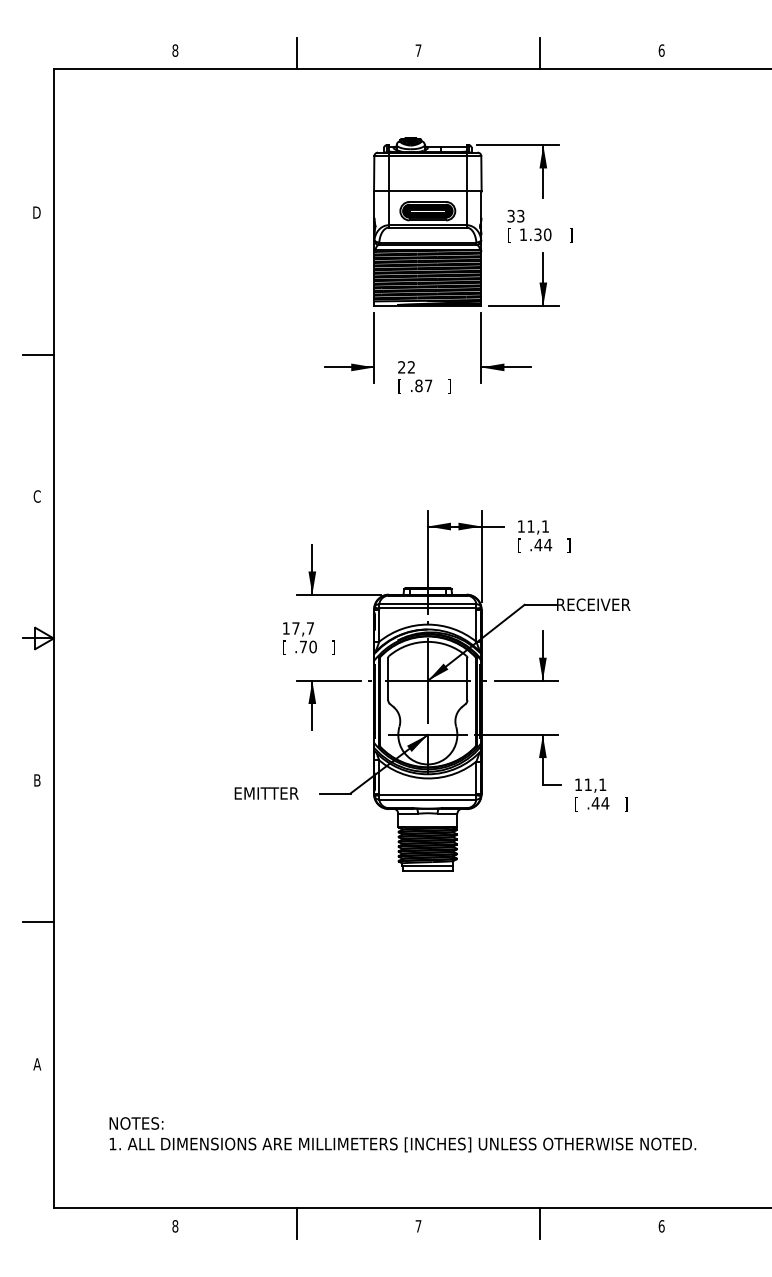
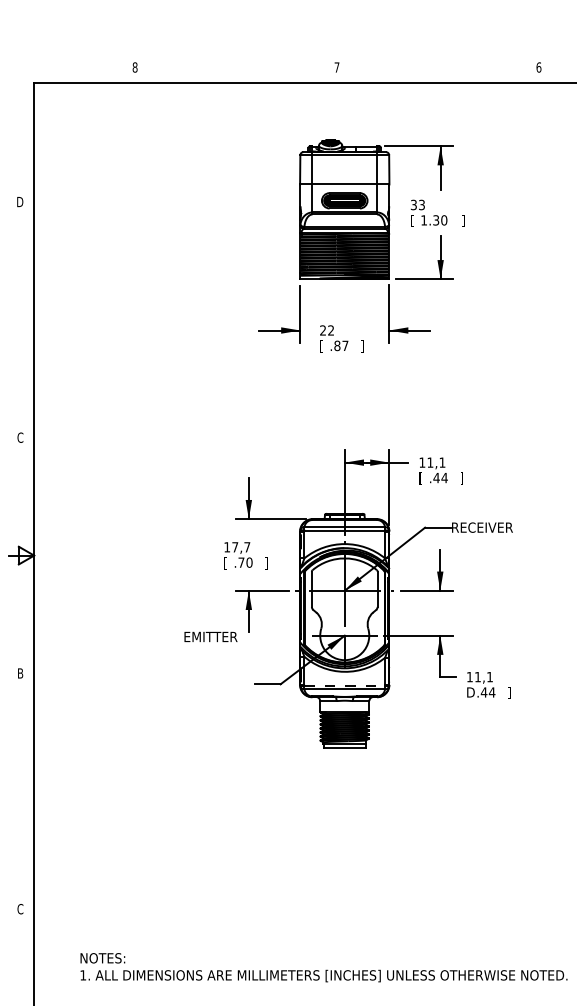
line: (296, 53) -> (235, 69), removed
line: (540, 53) -> (438, 69), removed
line: (37, 354) -> (20, 319), removed
text: (266, 793) -> (210, 636), moved
line: (427, 795) -> (344, 685), solid -> dashed
text: (579, 804) -> (470, 693), [ -> D
line: (37, 922) -> (20, 791), removed
text: (37, 1064) -> (20, 909), A -> C

